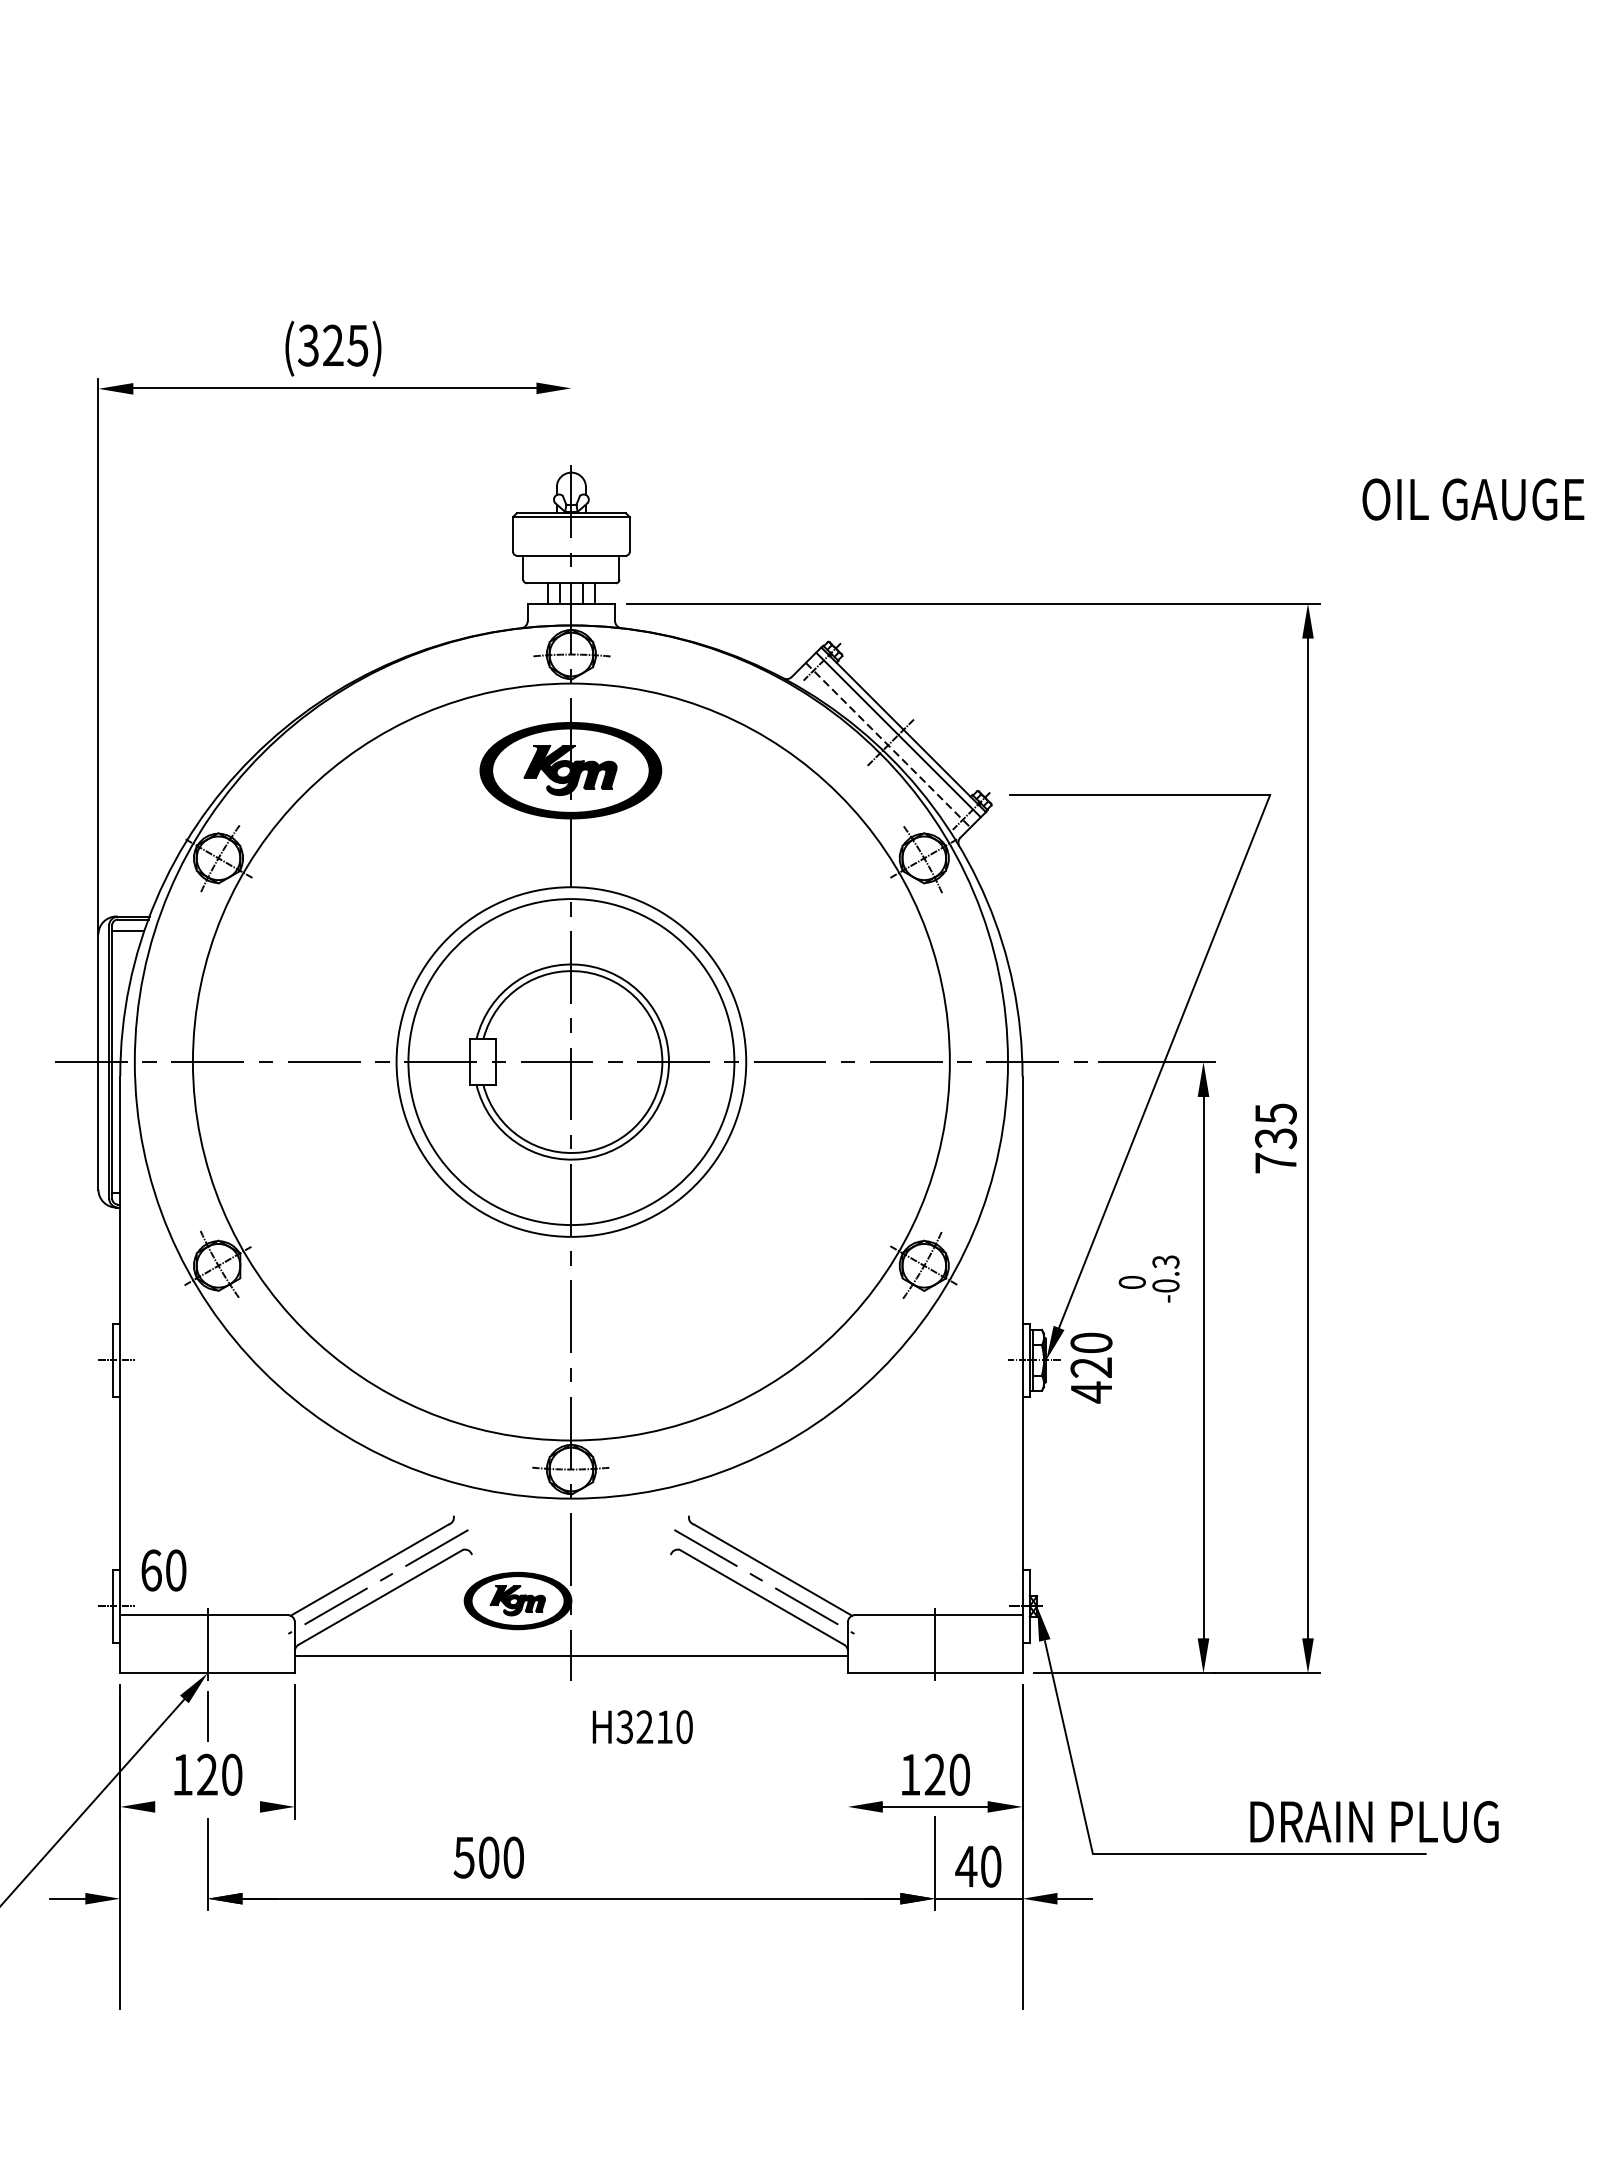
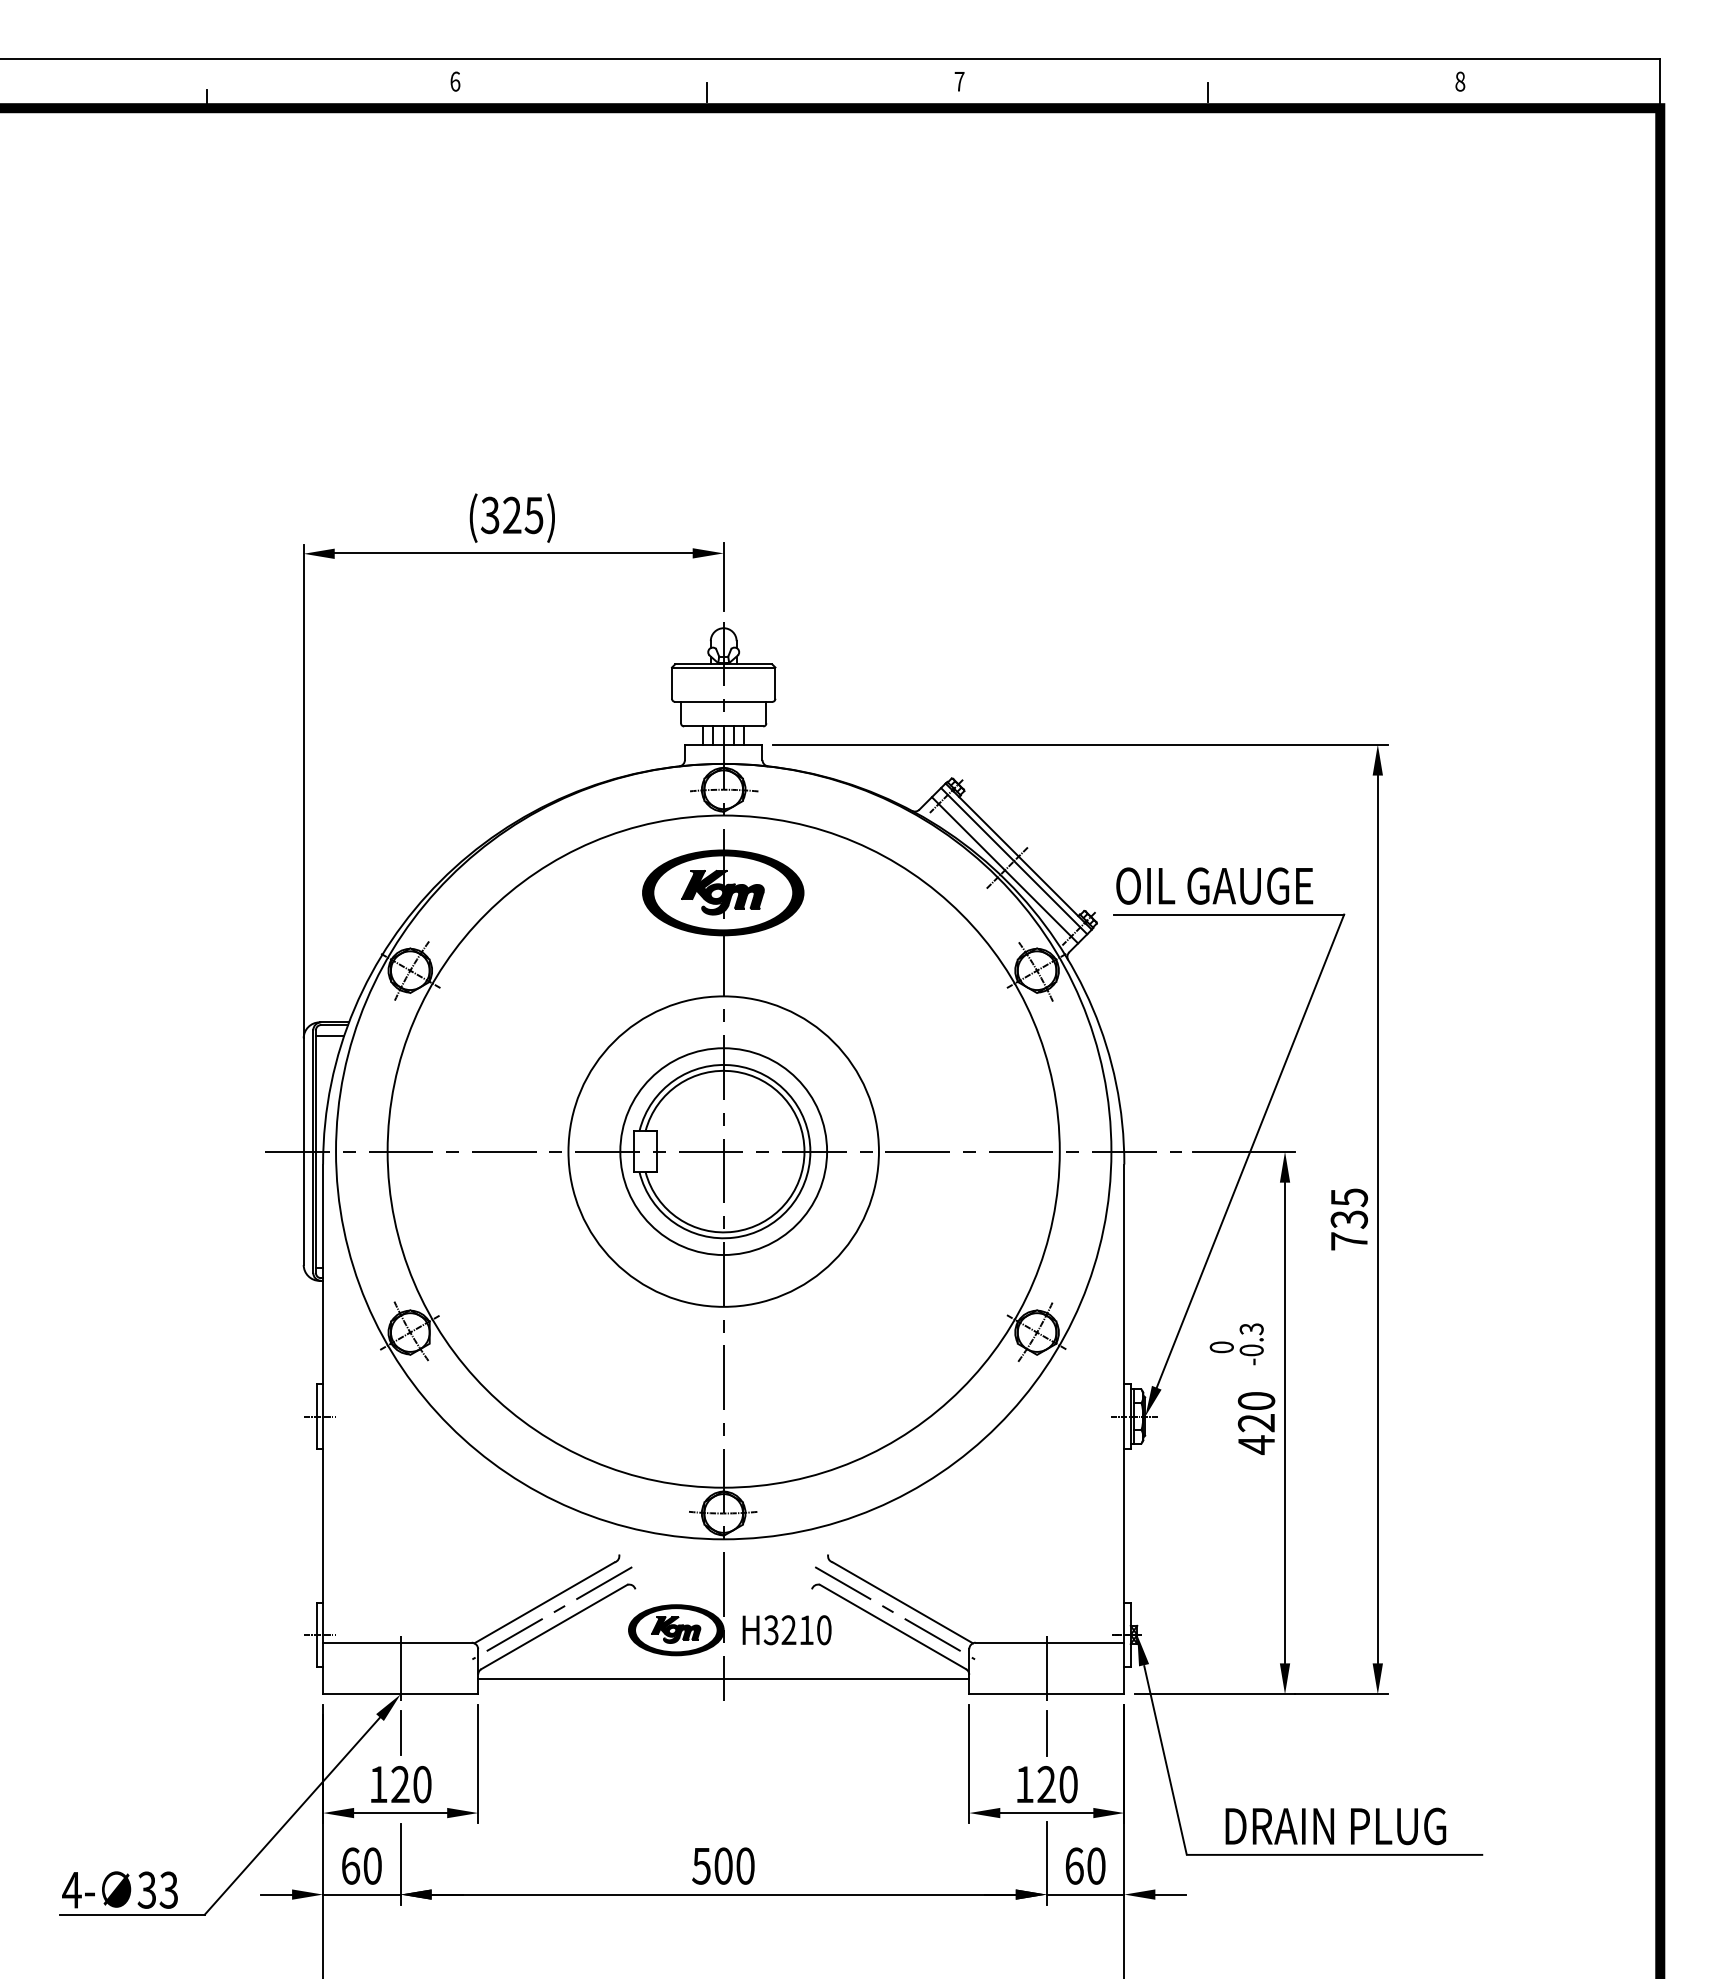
line: (571, 415) -> (723, 577), added
text: (1473, 498) -> (1214, 885), moved
line: (888, 745) -> (1005, 870), dashed -> solid
circle: (571, 1061) -> (723, 1151), size x0.71
text: (1091, 1368) -> (1256, 1423), moved
text: (163, 1569) -> (361, 1865), moved
line: (934, 1717) -> (1046, 1733), added
text: (642, 1727) -> (786, 1630), moved
line: (848, 1751) -> (969, 1763), added
line: (207, 1807) -> (400, 1813), added
text: (1374, 1822) -> (1335, 1826), moved
text: (488, 1856) -> (723, 1865), moved
text: (966, 1865) -> (1074, 1865), 40 -> 60
line: (163, 1898) -> (361, 1894), added

